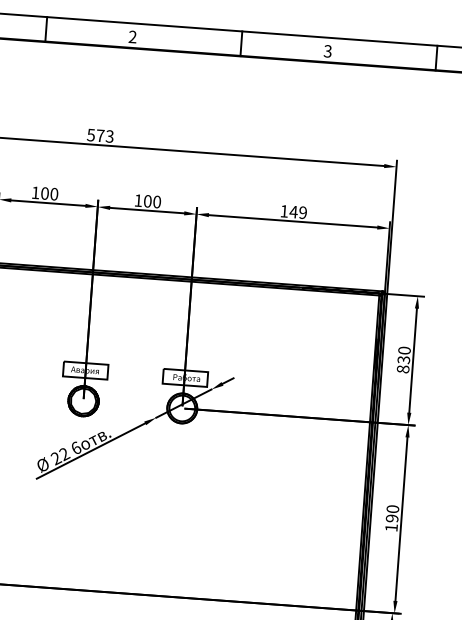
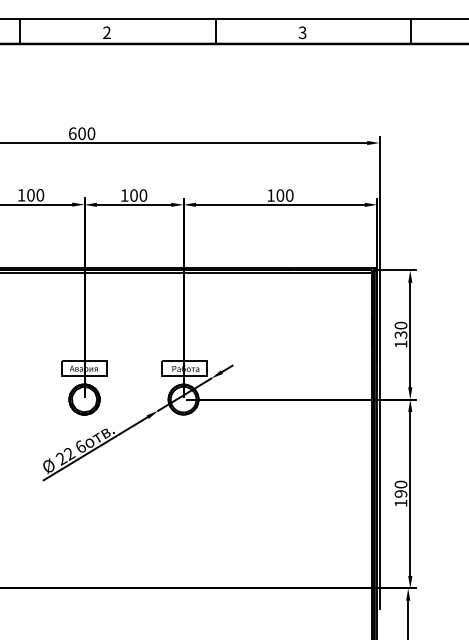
text: (99, 135) -> (81, 133), 573 -> 600
text: (297, 212) -> (284, 195), 149 -> 100
text: (402, 369) -> (400, 344), 830 -> 130

